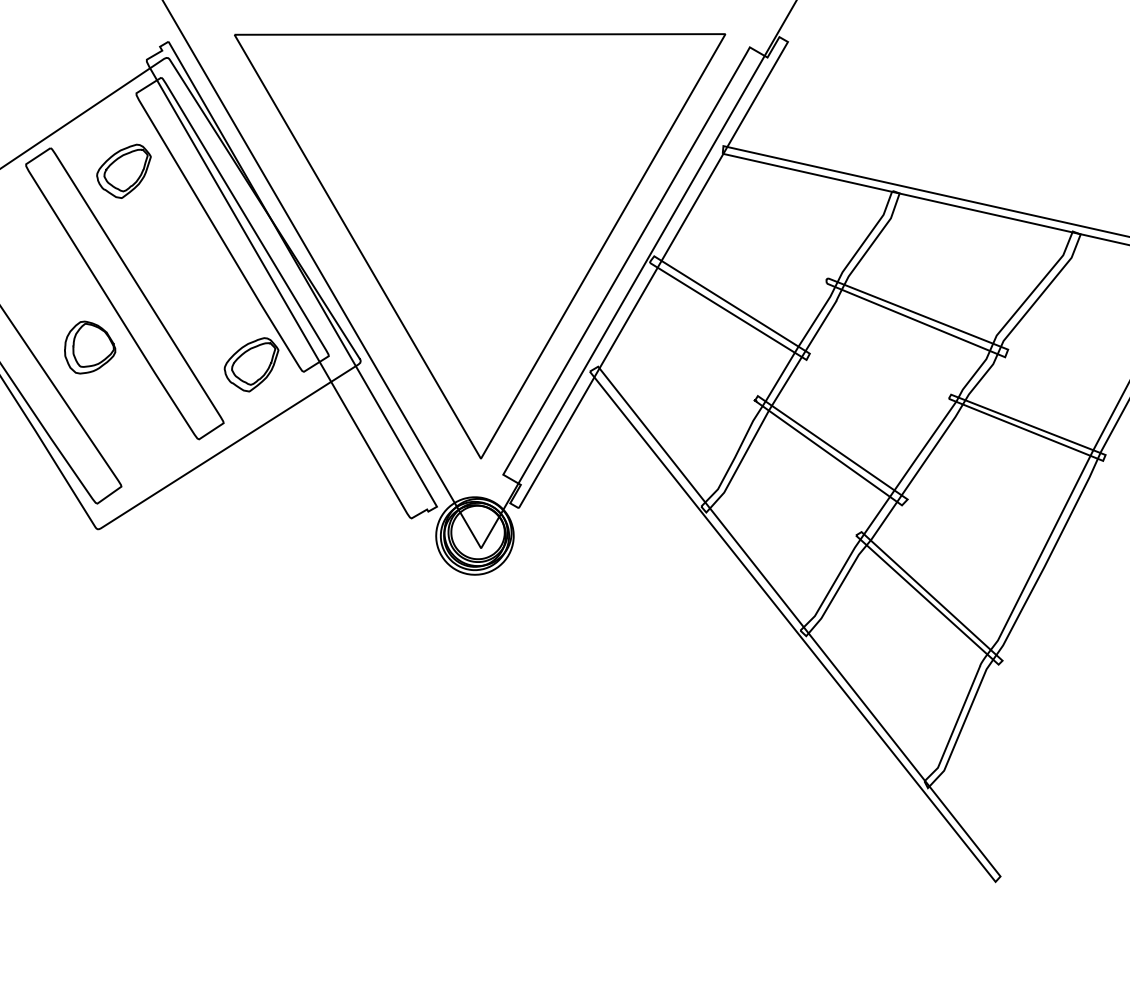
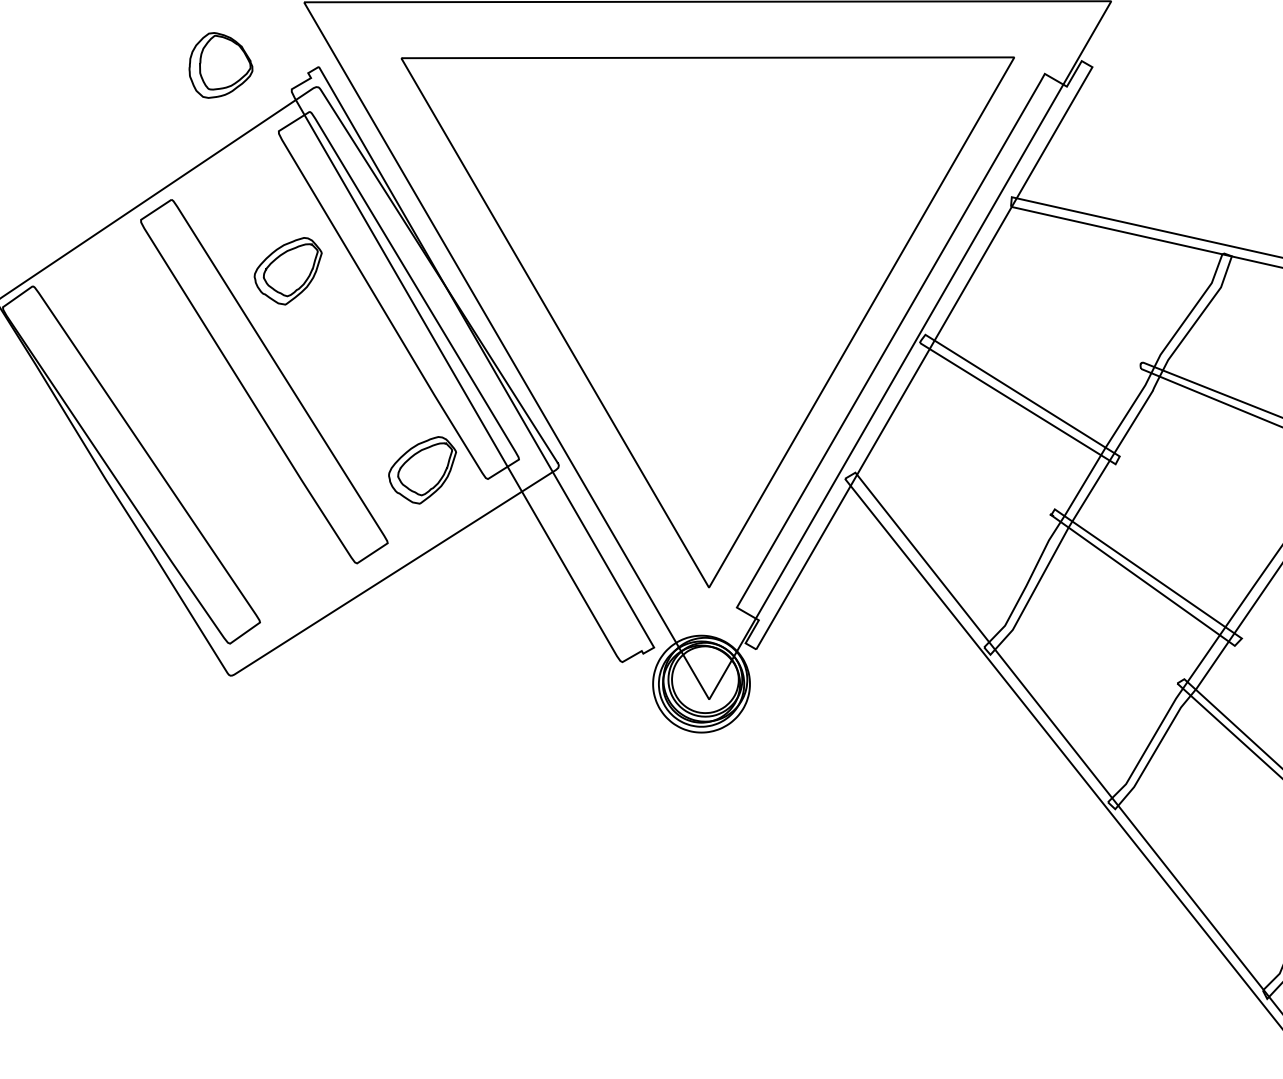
part: (123, 170) -> (287, 270), moved
part: (90, 347) -> (221, 65), moved

